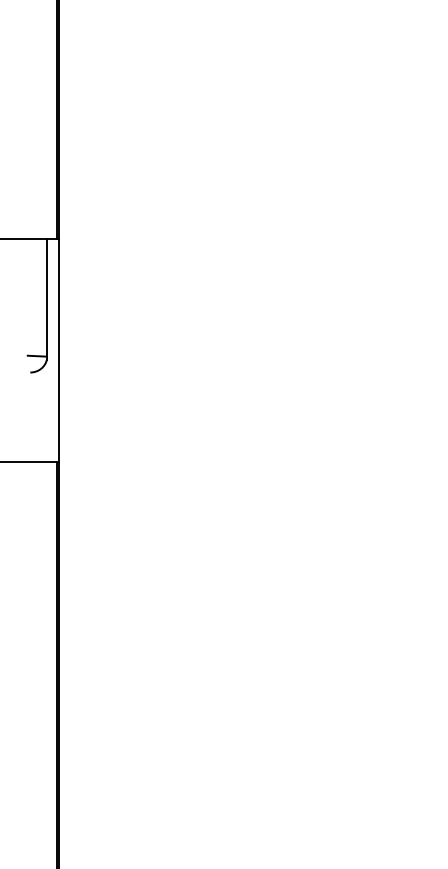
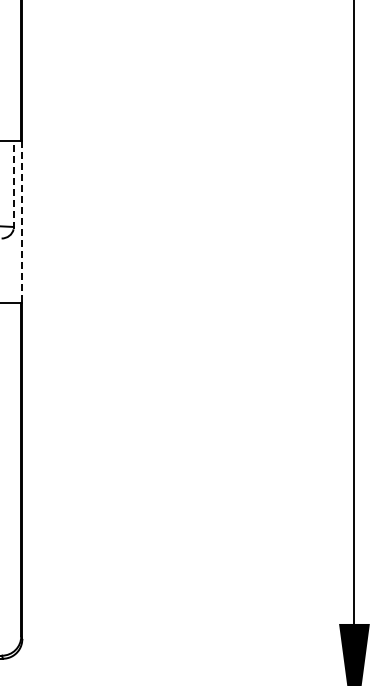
line: (46, 298) -> (13, 184), solid -> dashed
line: (59, 350) -> (22, 222), solid -> dashed

